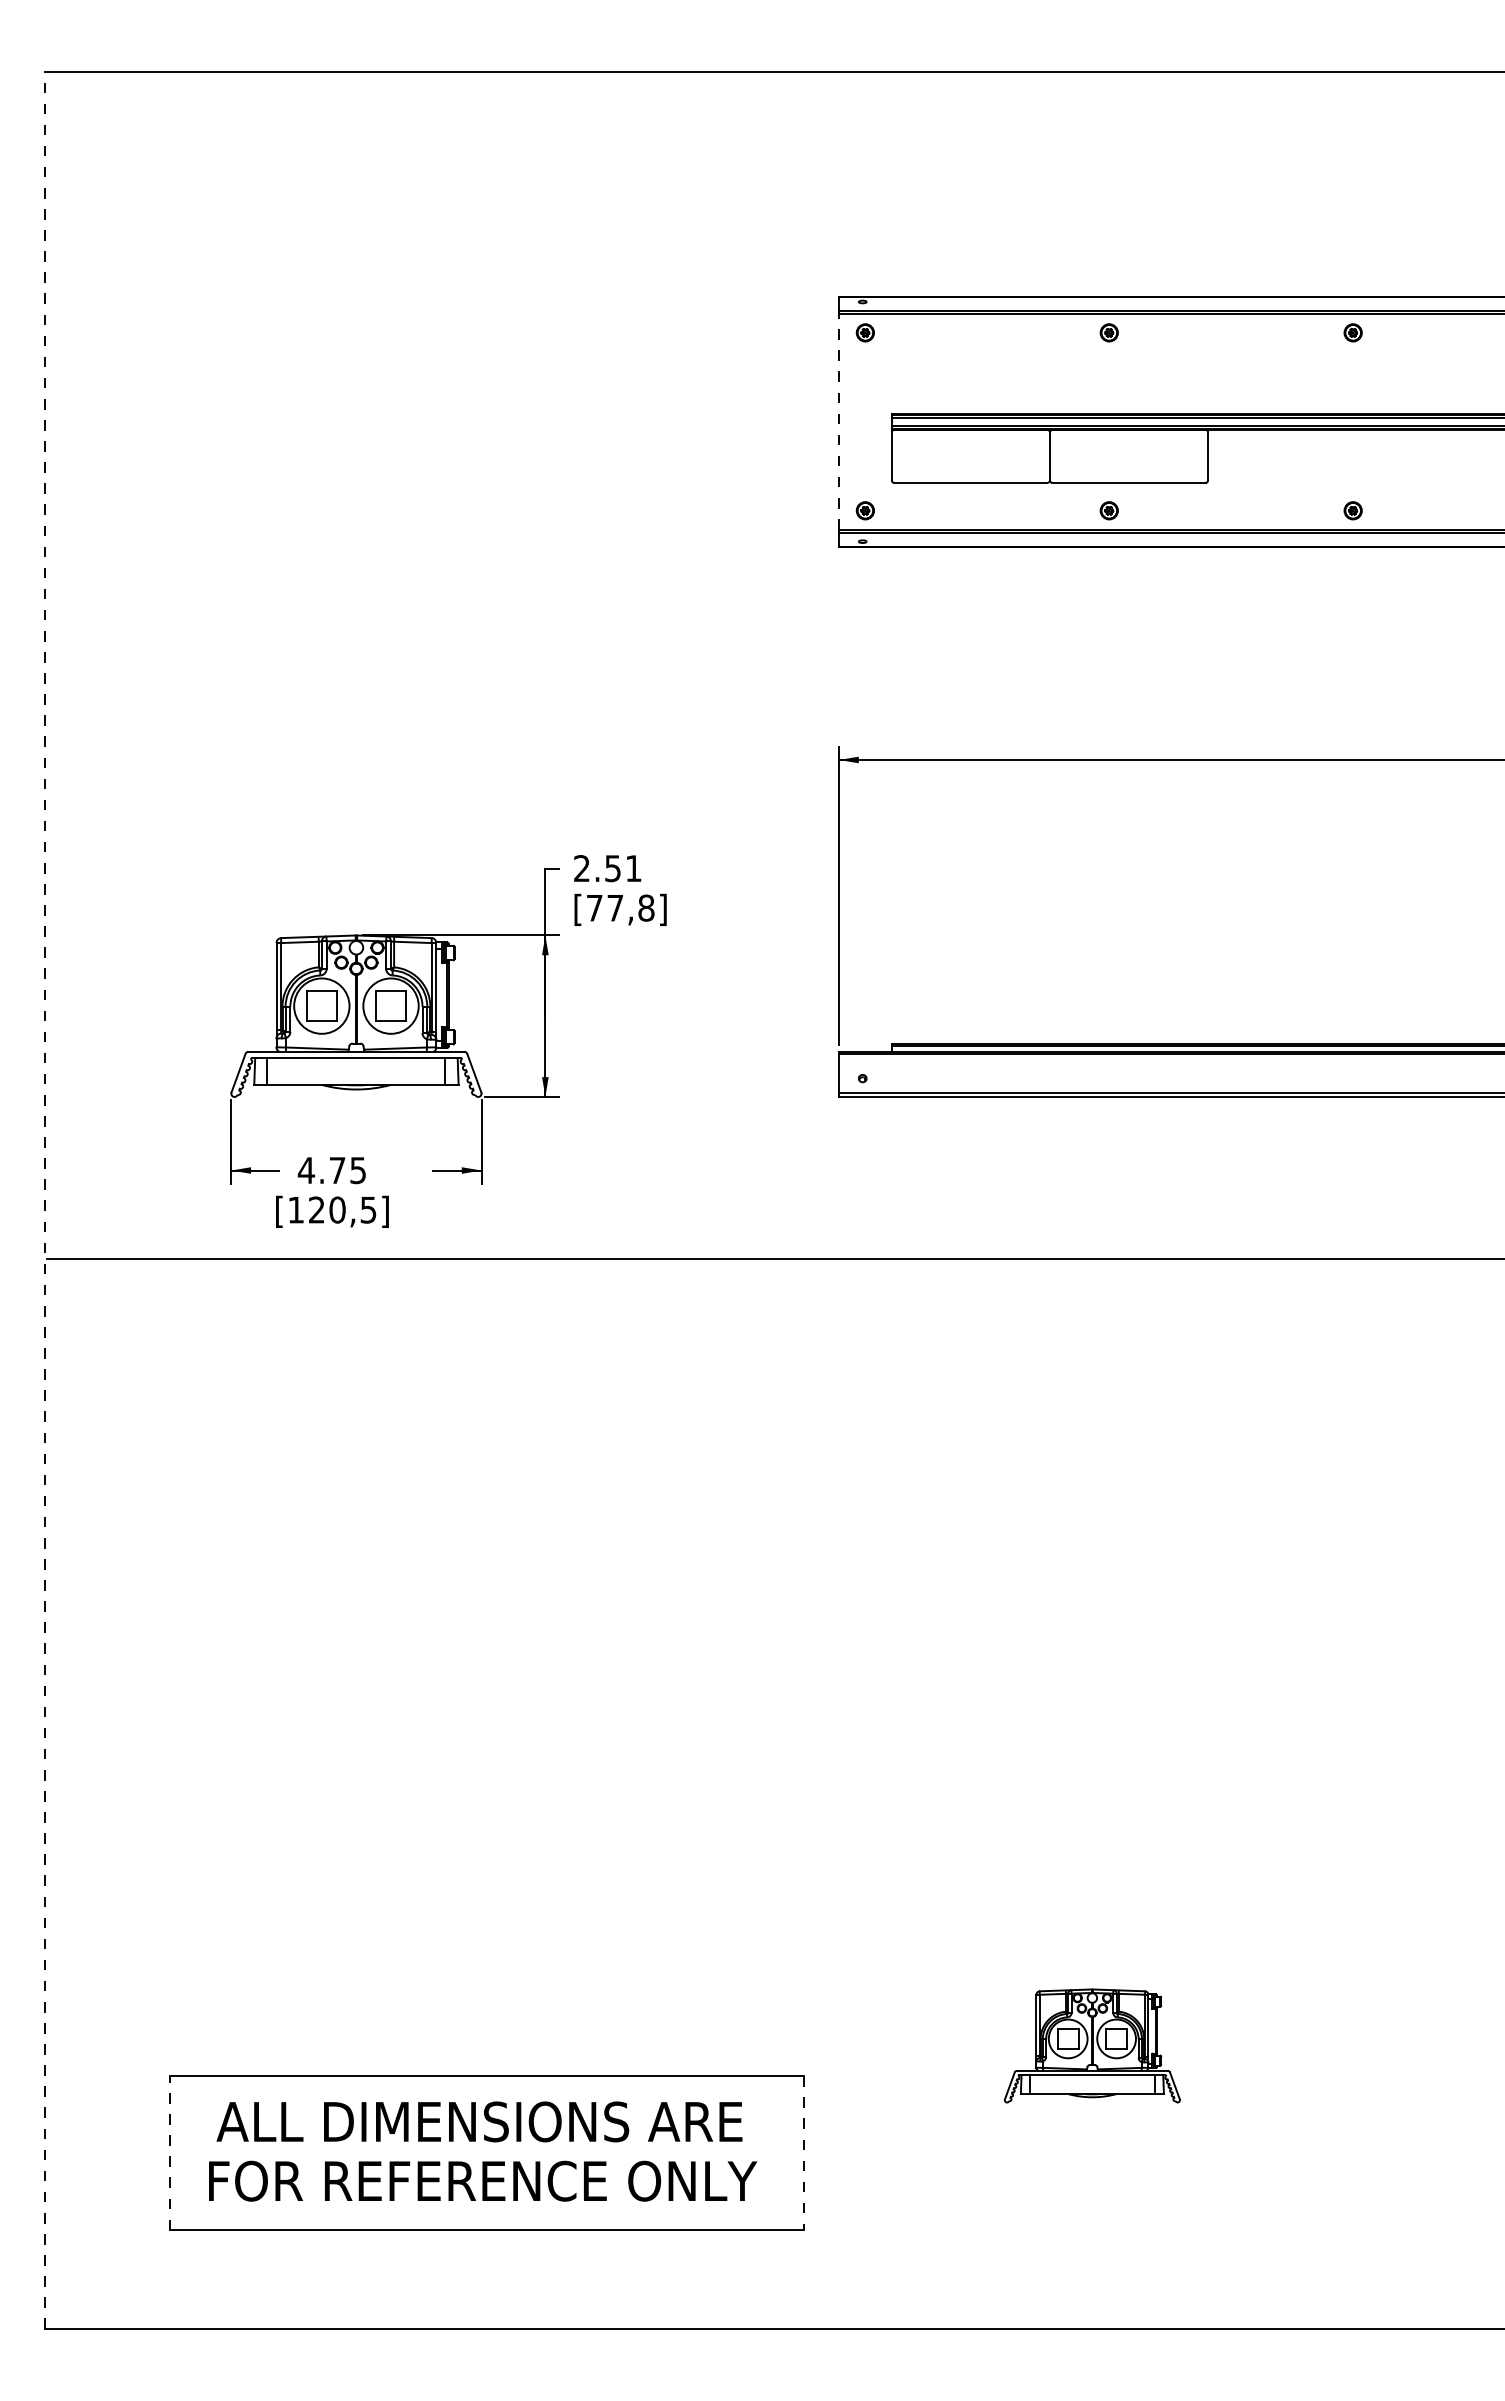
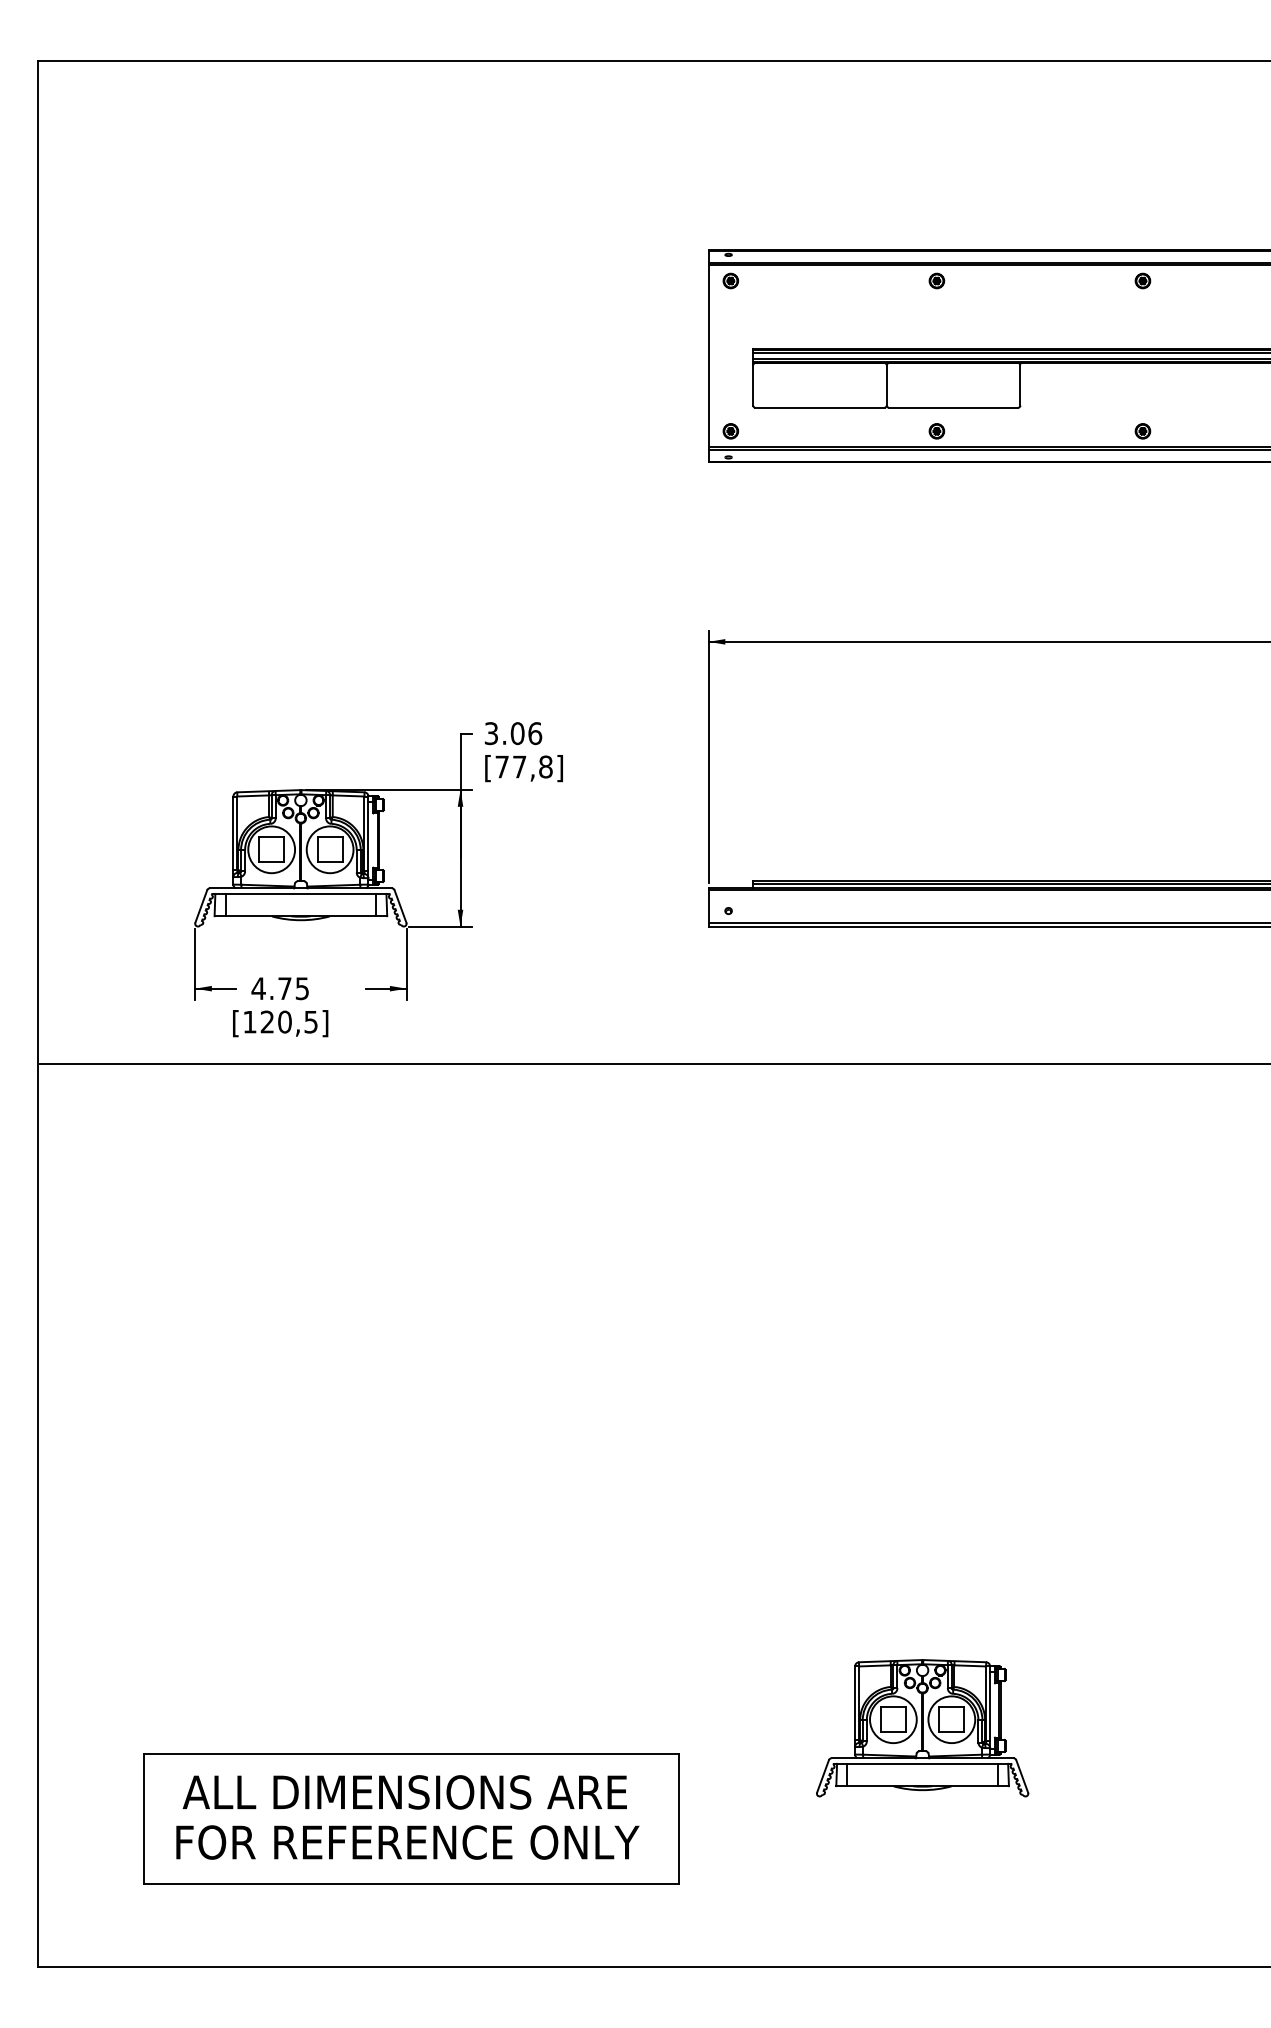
line: (839, 421) -> (708, 355), dashed -> solid
text: (608, 868) -> (513, 733), 2.51 -> 3.06
line: (45, 1200) -> (38, 1014), dashed -> solid
part: (1092, 2045) -> (922, 1727), size x1.43
line: (170, 2153) -> (143, 1819), dashed -> solid
line: (804, 2153) -> (679, 1819), dashed -> solid

